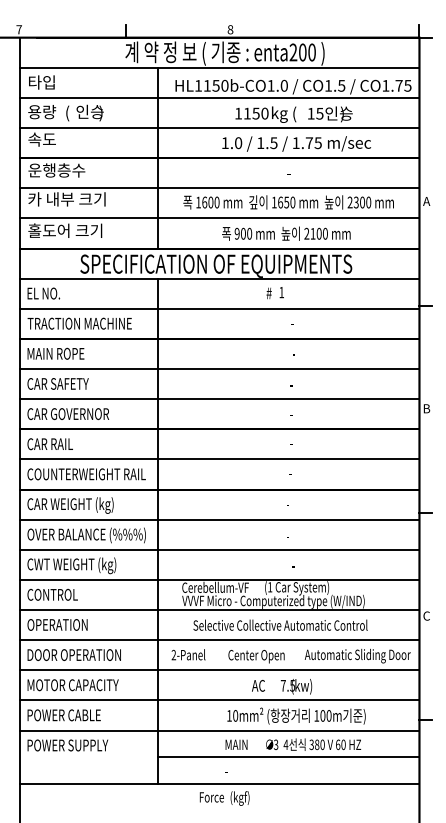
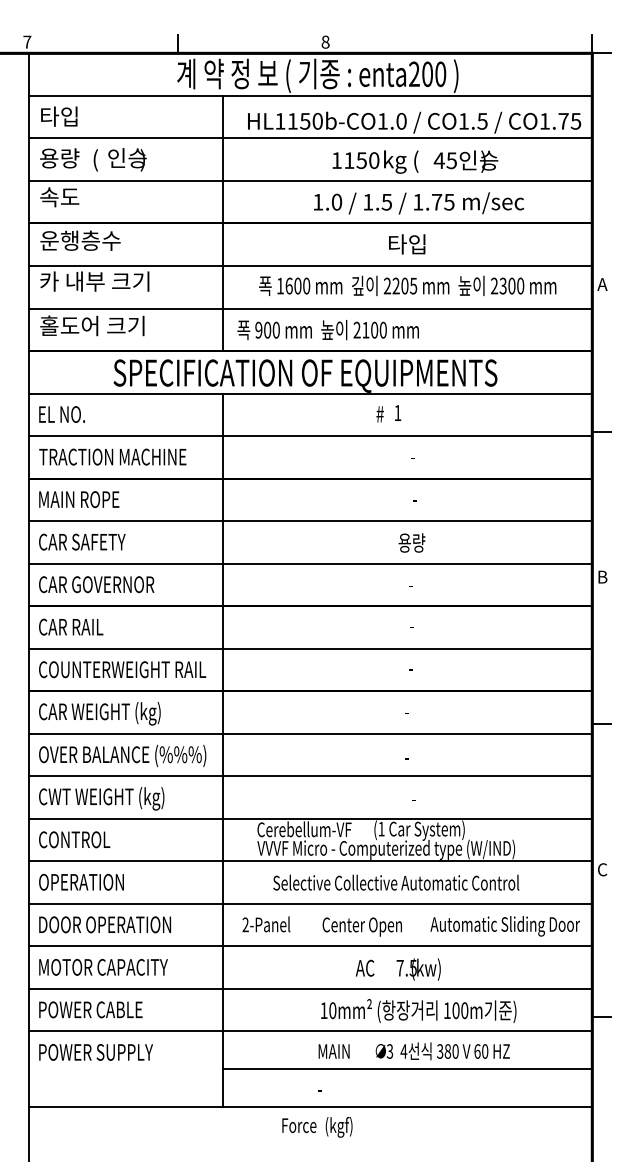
text: (310, 113) -> (438, 160), 15 -> 45
text: (288, 172) -> (407, 243), - -> 타입
text: (283, 202) -> (400, 285), 1650 -> 2205
text: (286, 233) -> (328, 329), moved
text: (291, 384) -> (411, 542), - -> 용량

